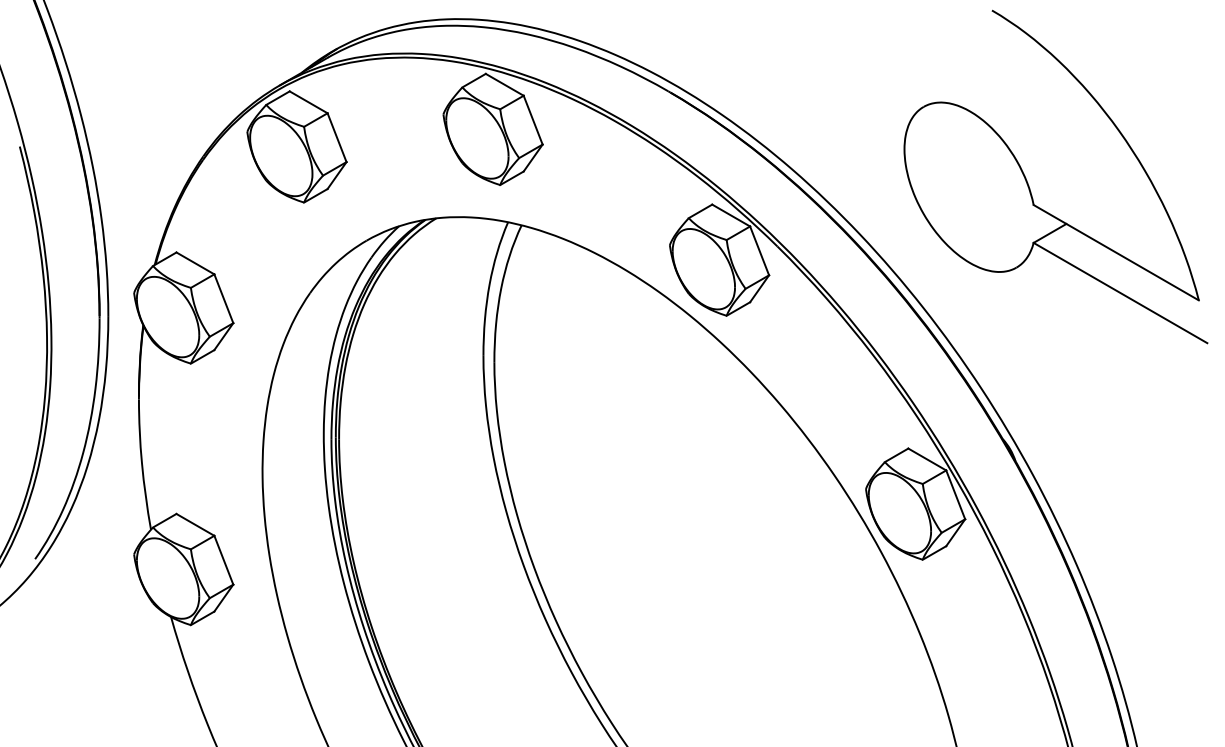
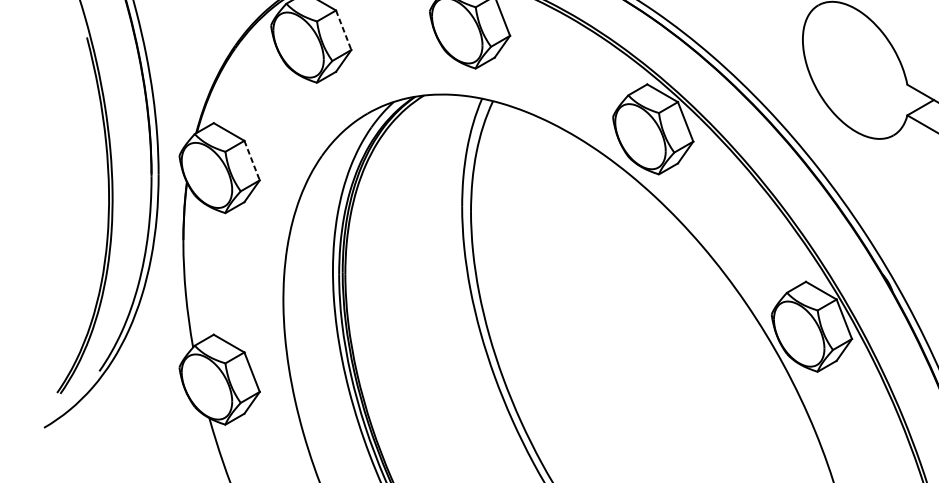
line: (337, 138) -> (344, 30), solid -> dashed
line: (224, 299) -> (252, 161), solid -> dashed

